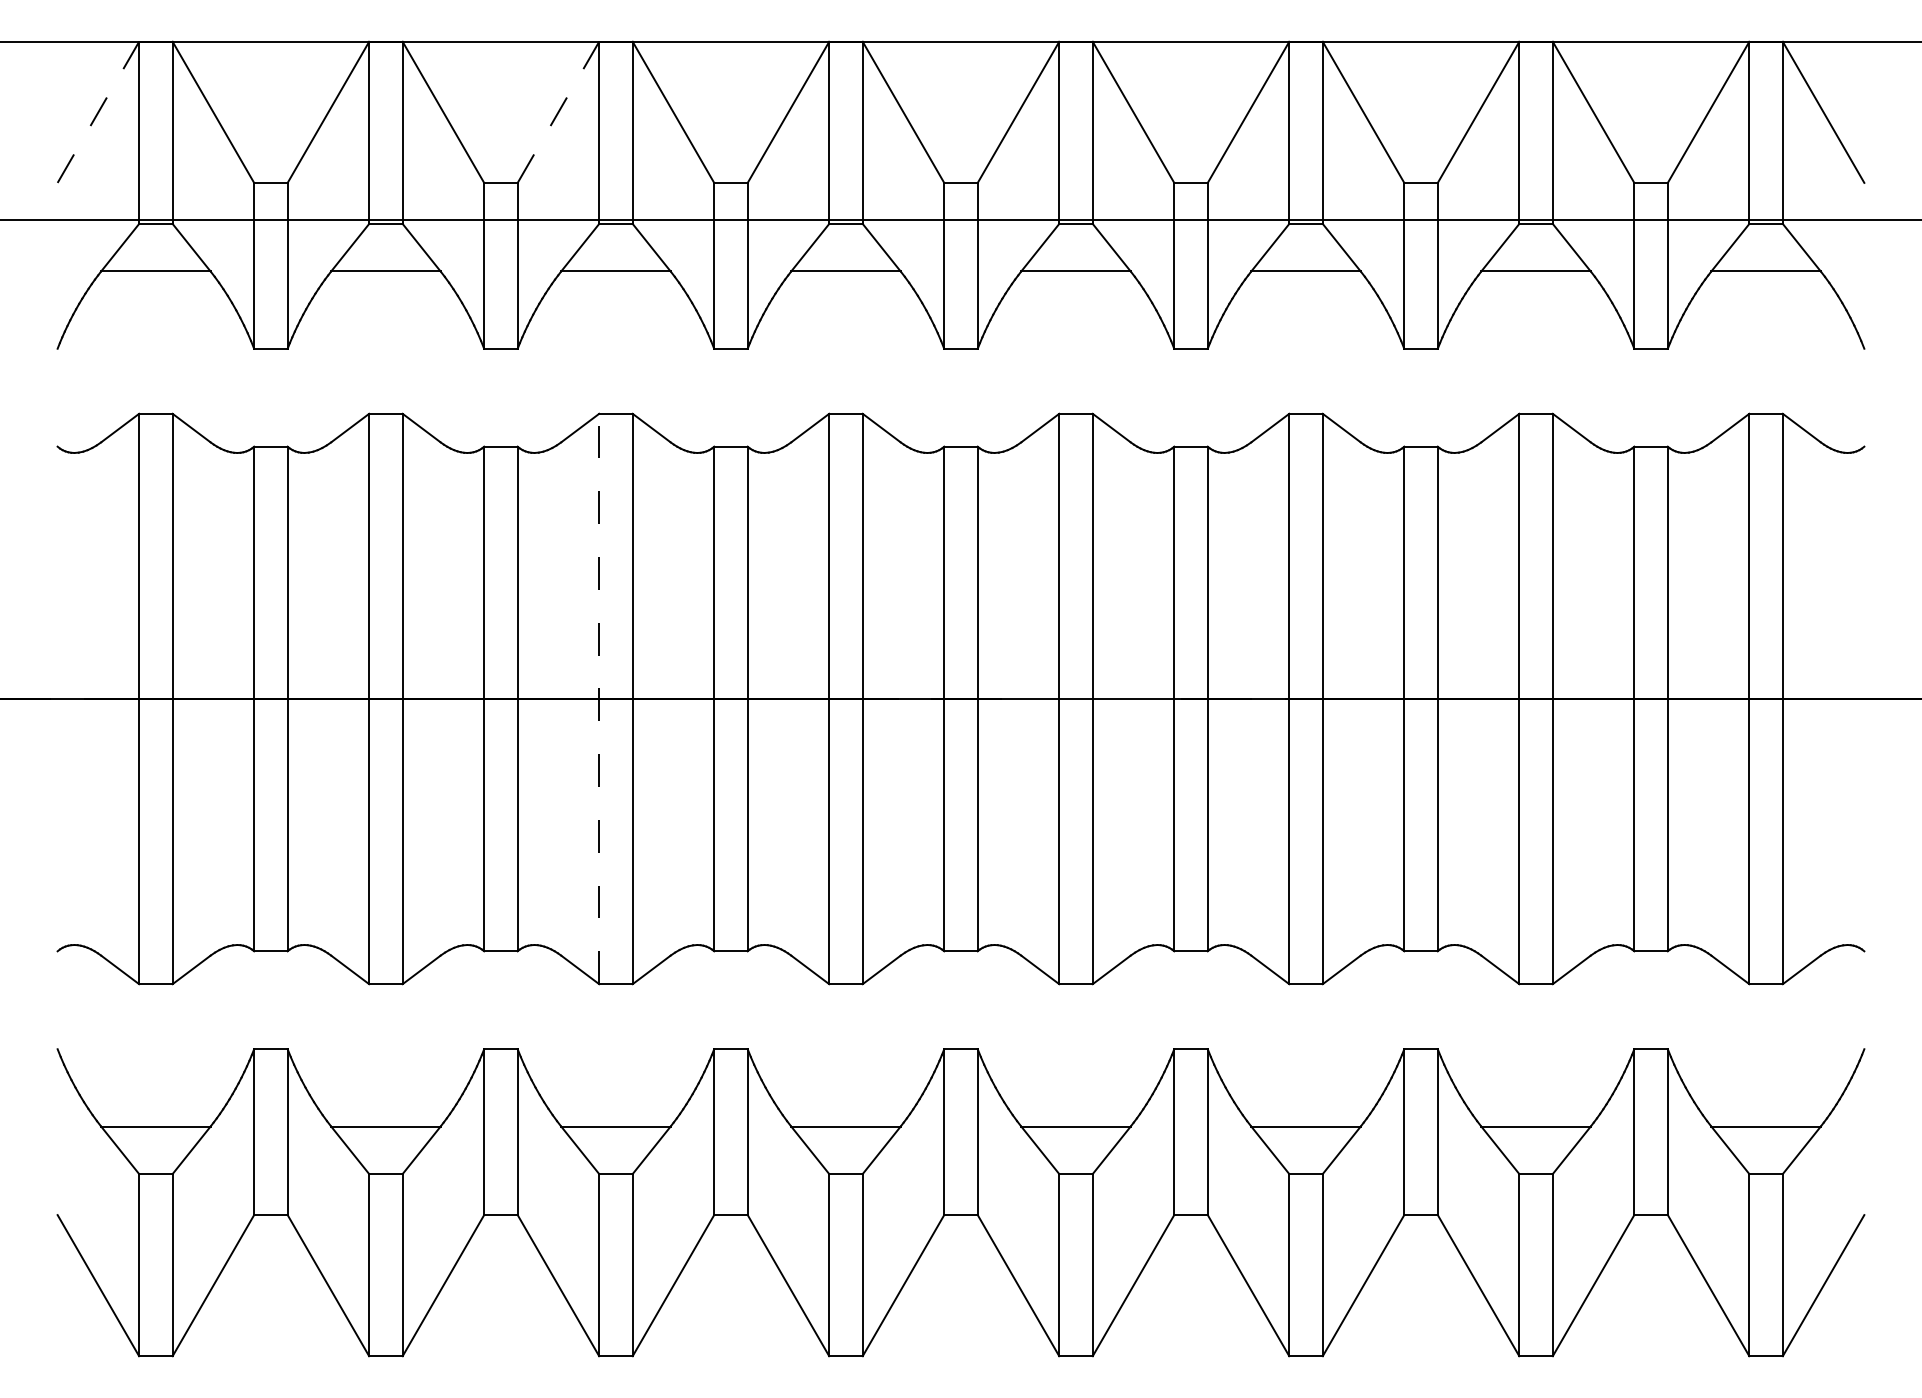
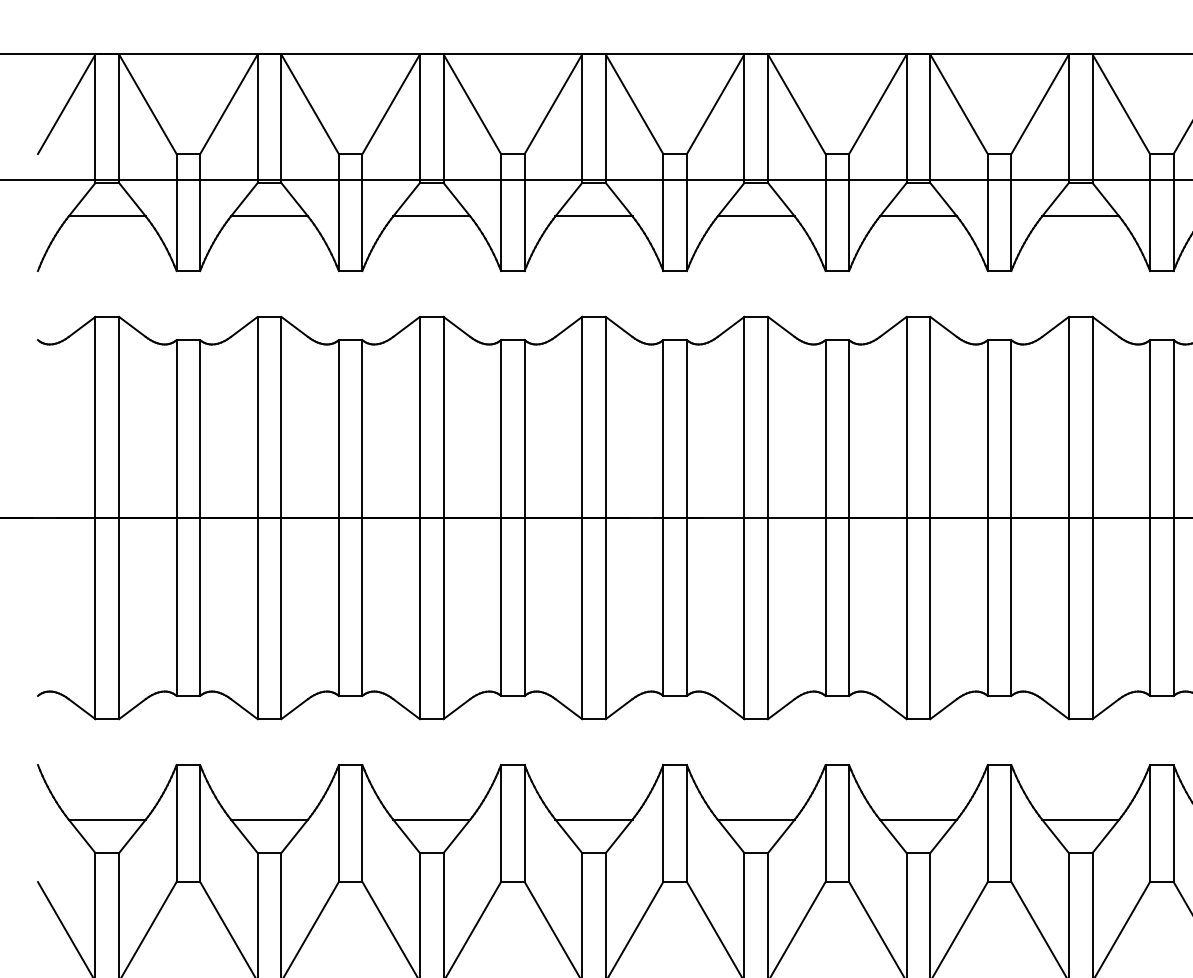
line: (98, 111) -> (66, 103), dashed -> solid
line: (558, 111) -> (391, 103), dashed -> solid
line: (599, 698) -> (420, 517), dashed -> solid

